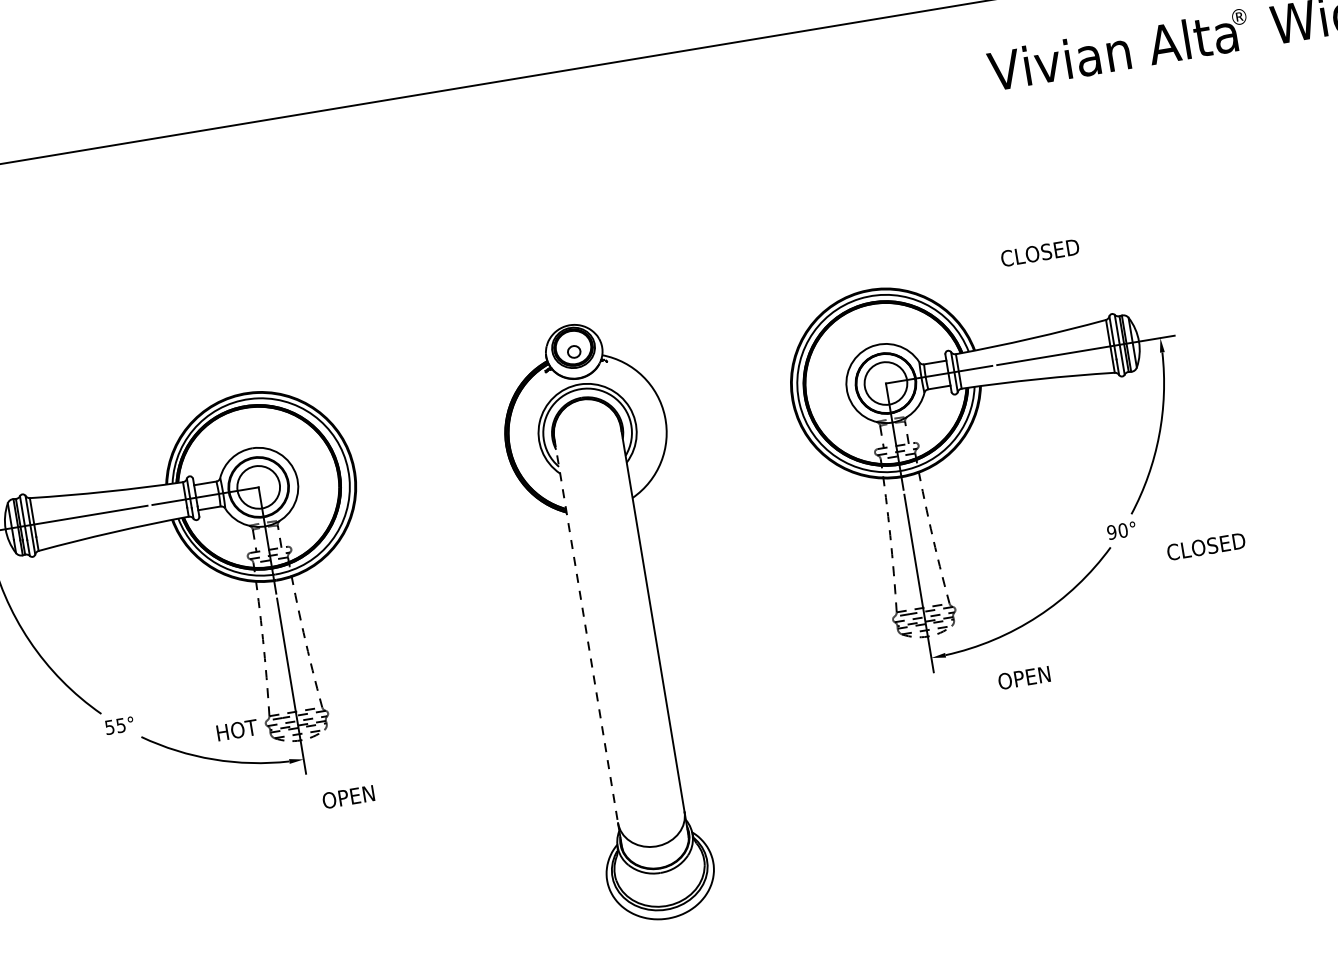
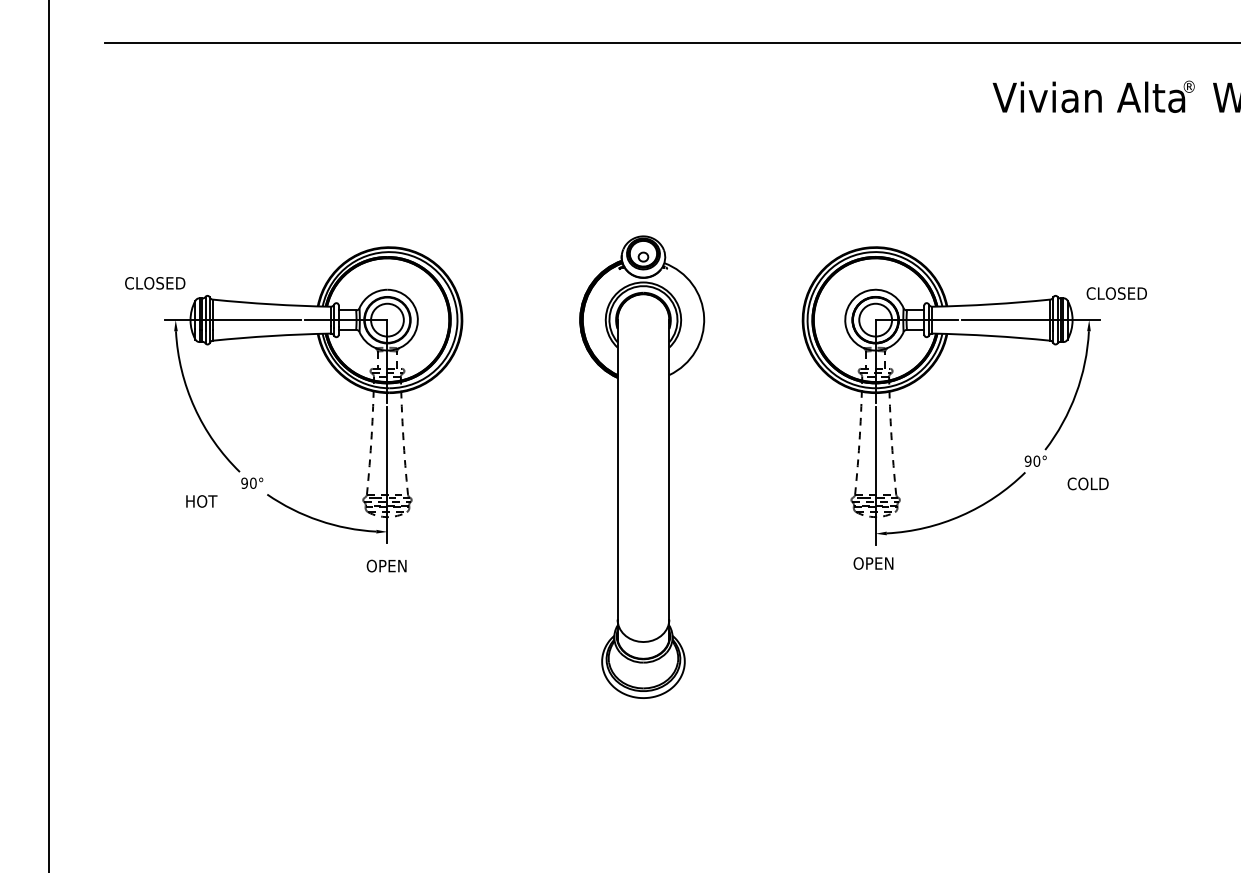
text: (1039, 252) -> (1116, 293), moved
text: (1212, 545) -> (1102, 483), CLOSED -> COLD
line: (586, 630) -> (617, 469), dashed -> solid
text: (1024, 677) -> (873, 563), moved
text: (114, 725) -> (248, 482), 55° -> 90°
text: (236, 730) -> (201, 501), moved
text: (348, 796) -> (386, 565), moved

